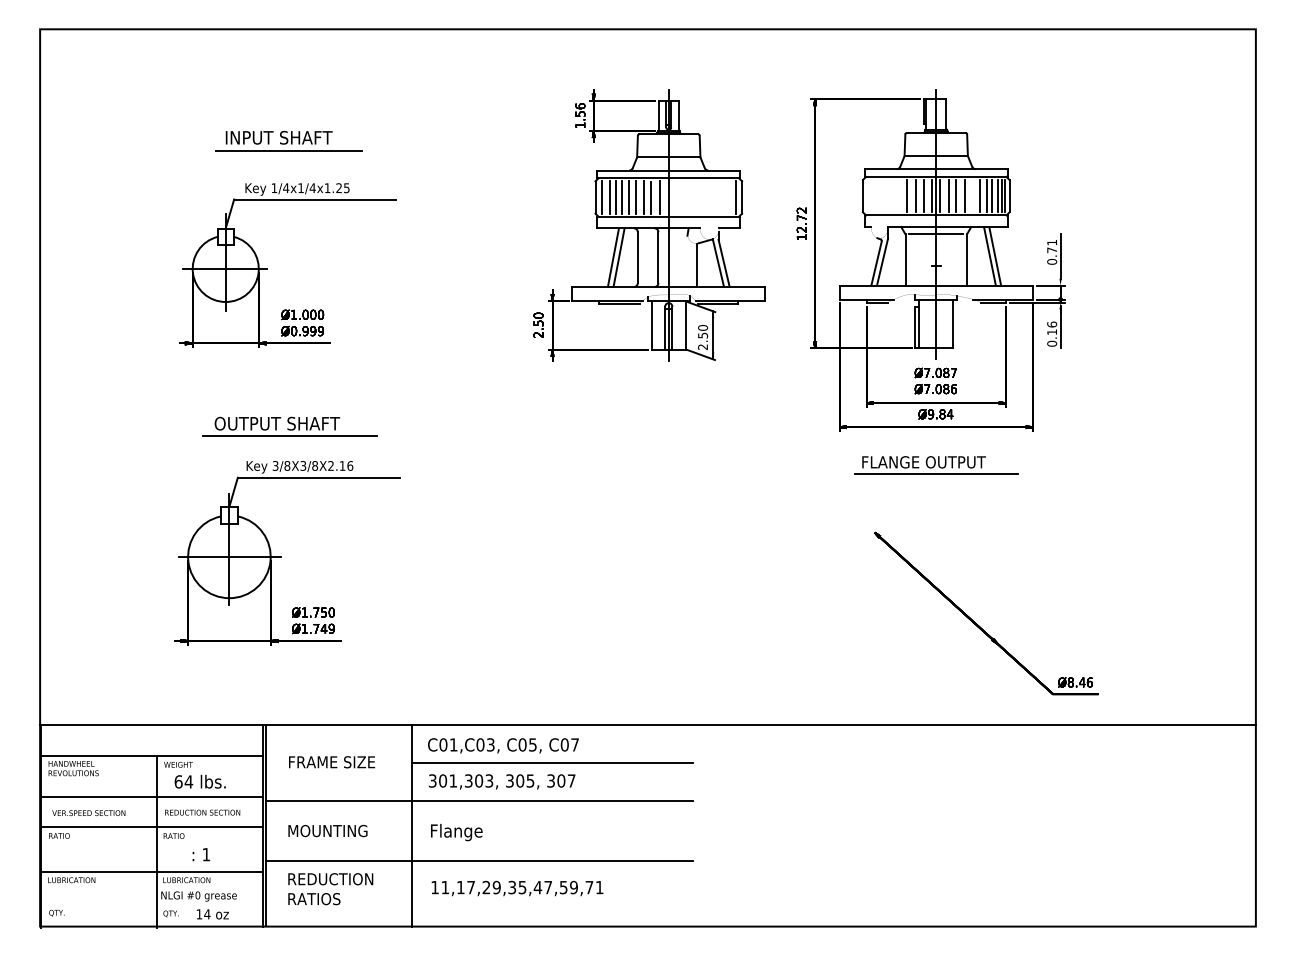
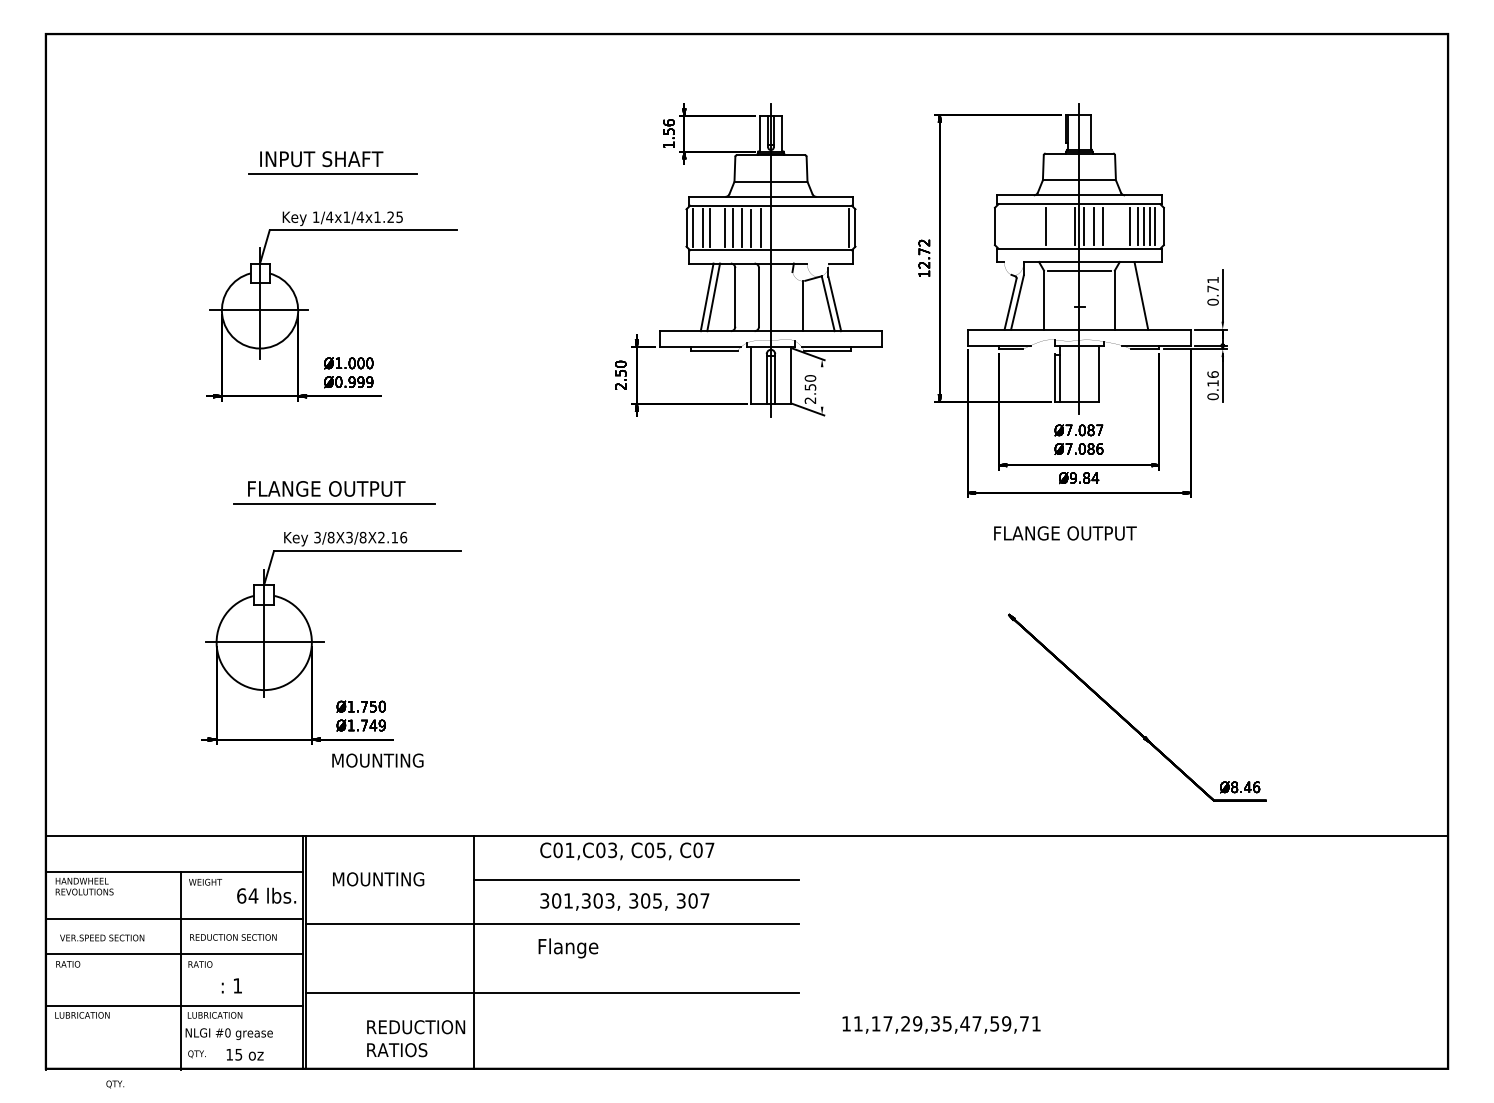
line: (916, 196) -> (1056, 226), removed
line: (923, 196) -> (1064, 226), removed
line: (964, 196) -> (1112, 226), removed
line: (1004, 196) -> (1158, 226), removed
line: (621, 197) -> (716, 227), removed
line: (995, 256) -> (1147, 295), removed
line: (713, 334) -> (822, 386), removed
text: (283, 423) -> (326, 488), OUTPUT SHAFT -> FLANGE OUTPUT
line: (936, 474) -> (1079, 547), removed
text: (503, 745) -> (627, 851), moved
text: (332, 762) -> (383, 879), FRAME SIZE -> MOUNTING
text: (200, 781) -> (266, 895), moved
text: (501, 781) -> (624, 901), moved
text: (327, 830) -> (377, 760), moved
text: (456, 832) -> (568, 948), moved
text: (517, 888) -> (941, 1024), moved
text: (331, 889) -> (416, 1038), moved
text: (57, 913) -> (115, 1084), moved
text: (207, 914) -> (238, 1054), 14 -> 15

